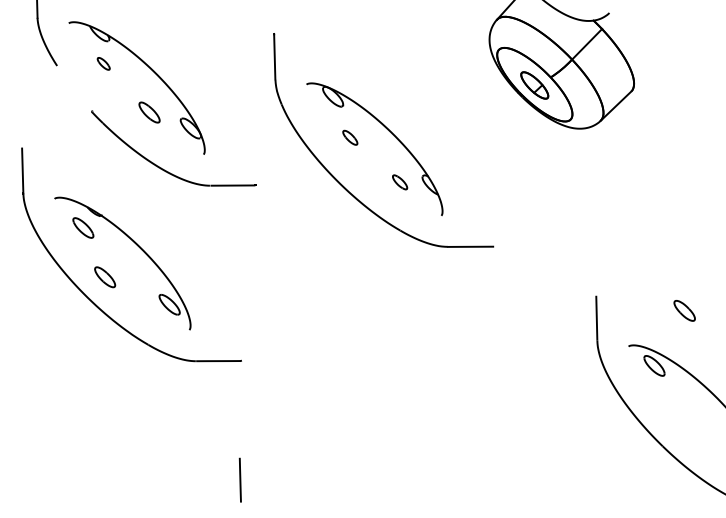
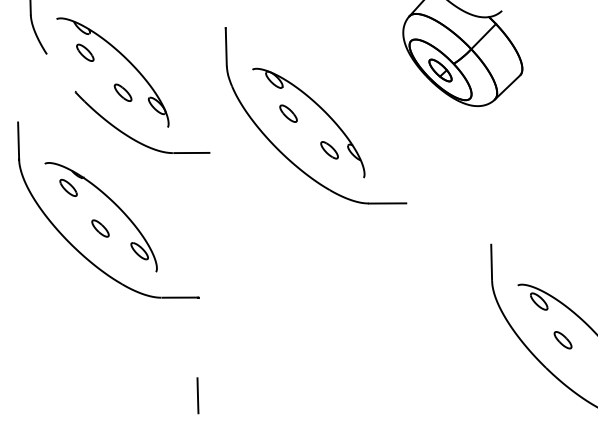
part: (103, 63) -> (85, 52), size x1.67
part: (350, 137) -> (288, 113), size x1.43
part: (400, 182) -> (329, 150), size x1.43
part: (105, 277) -> (100, 228), moved
part: (683, 311) -> (562, 340), moved

